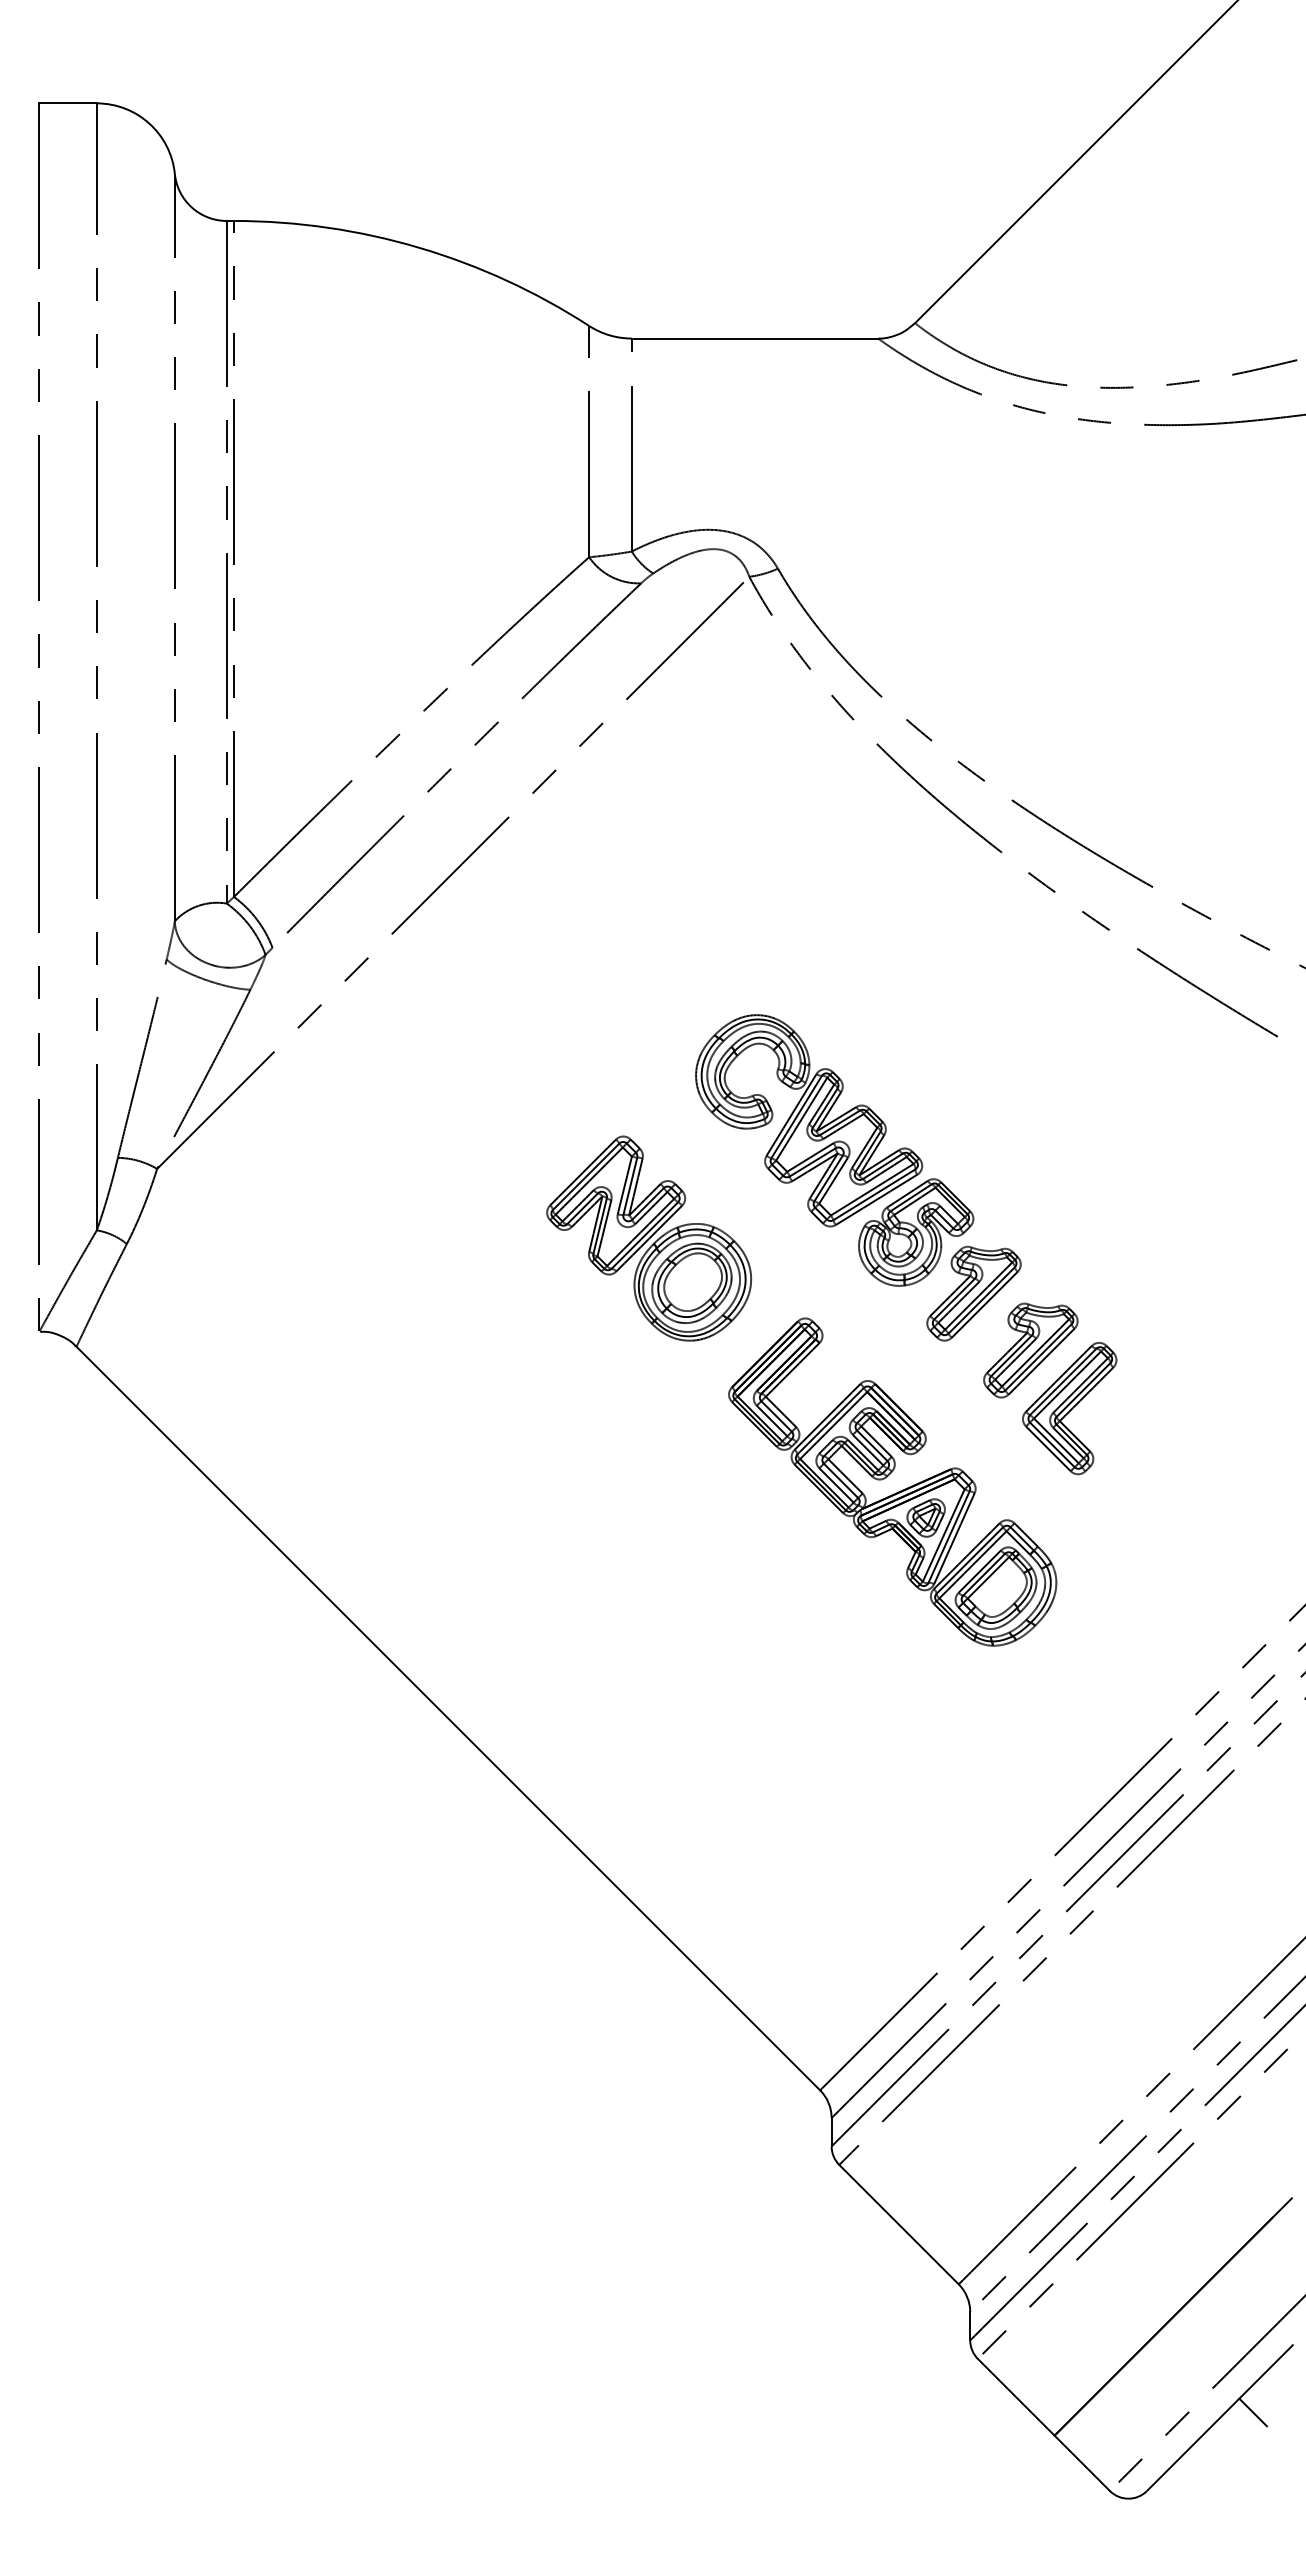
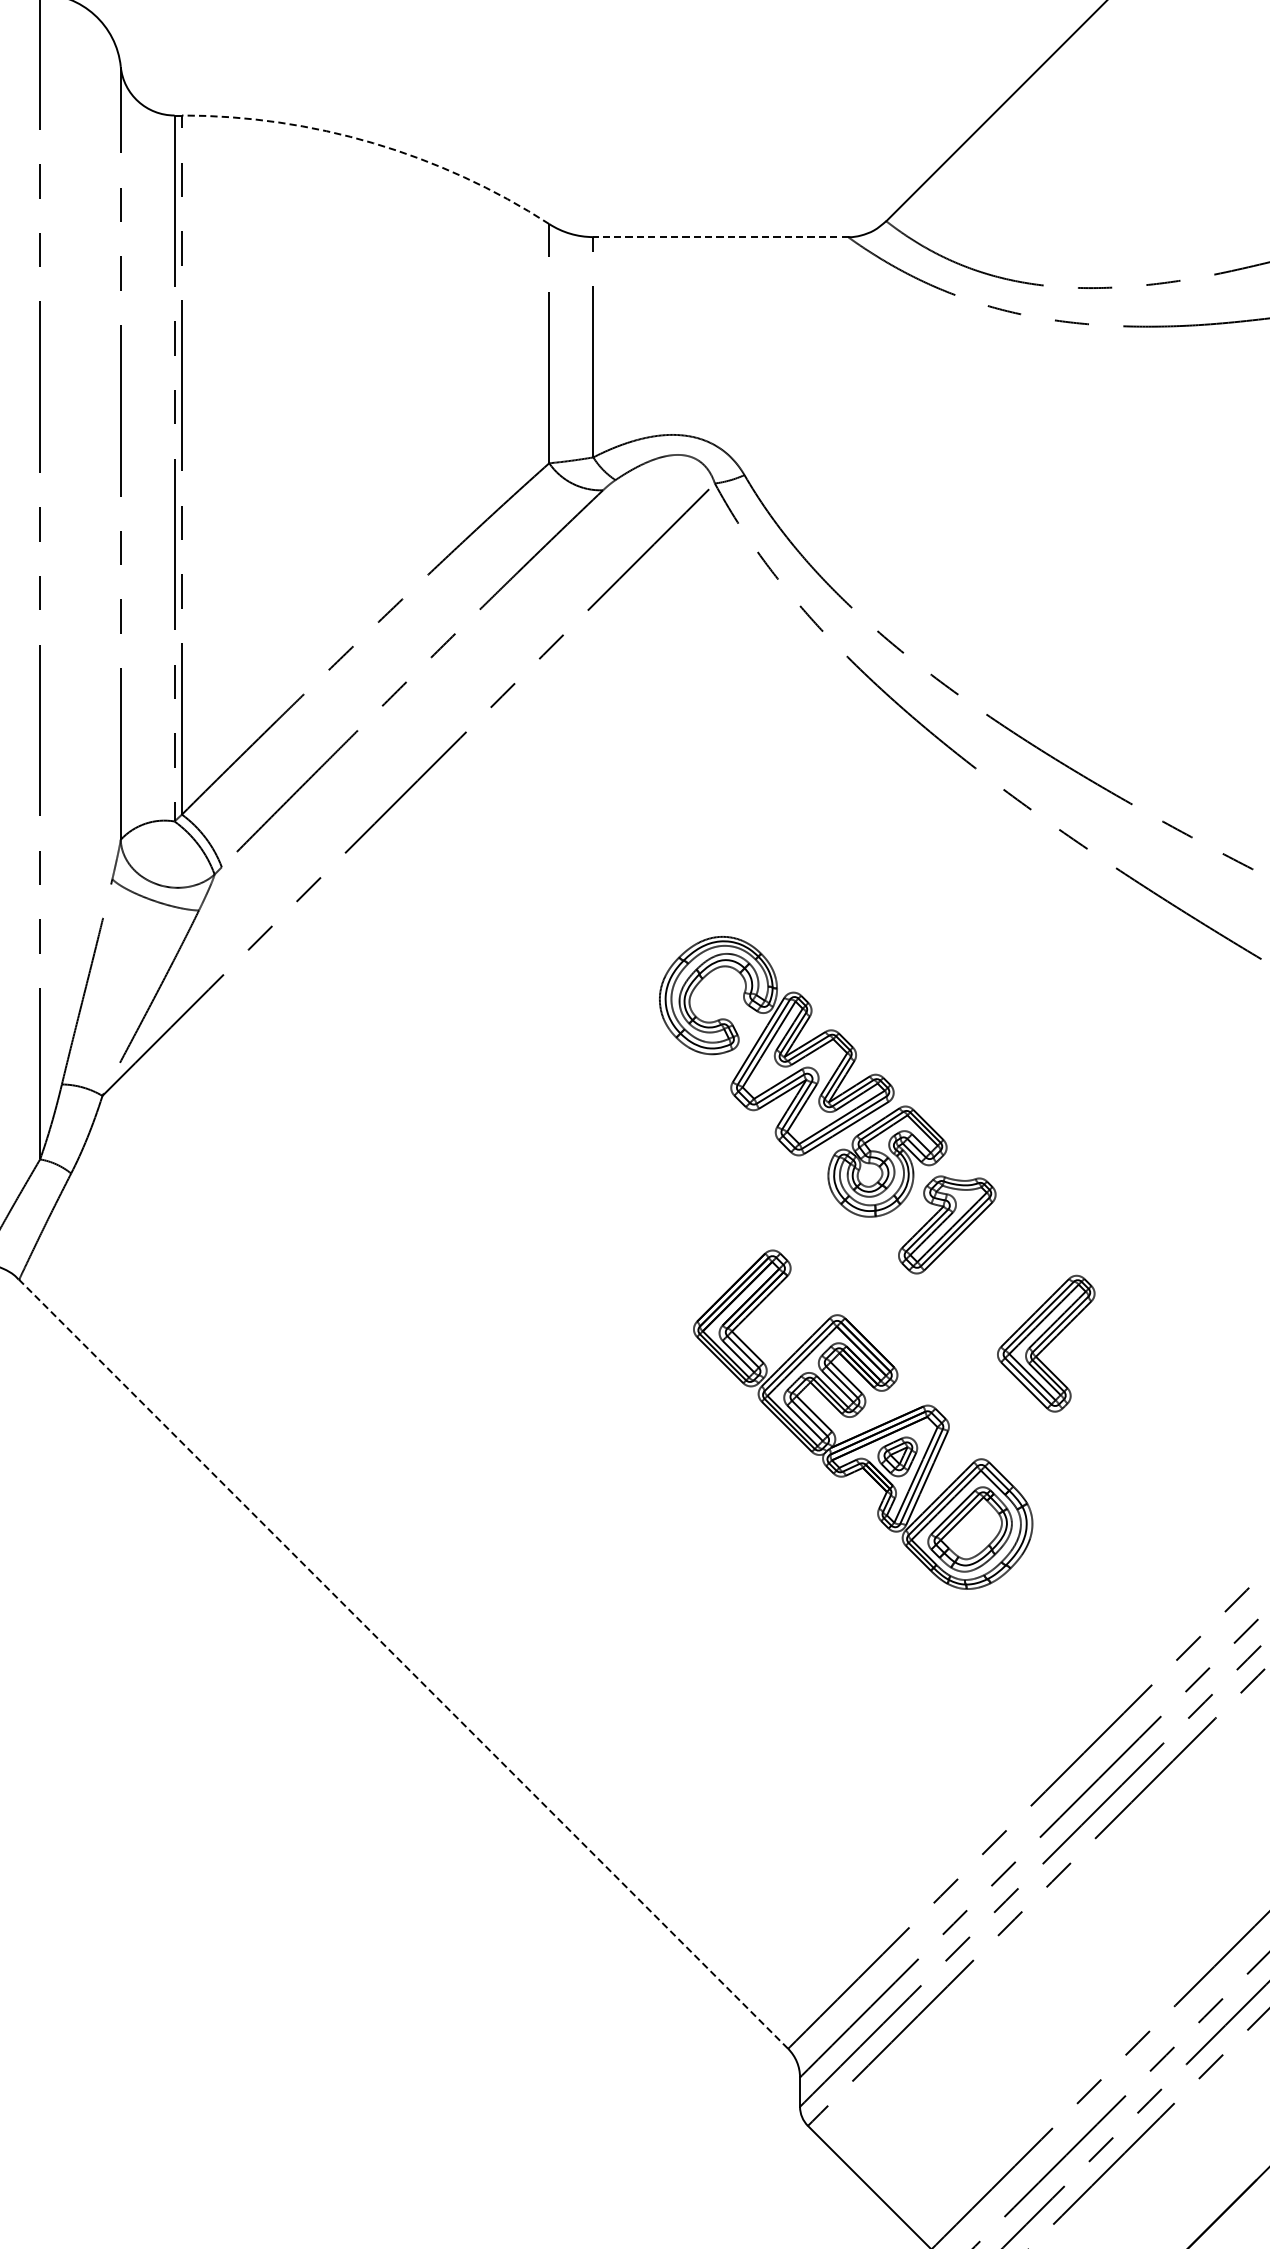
arc: (419, 247) -> (373, 142), solid -> dashed
line: (755, 338) -> (721, 237), solid -> dashed
part: (649, 1238) -> (611, 1167), removed
part: (1030, 1350) -> (1005, 1283), removed
line: (448, 1718) -> (403, 1664), solid -> dashed

